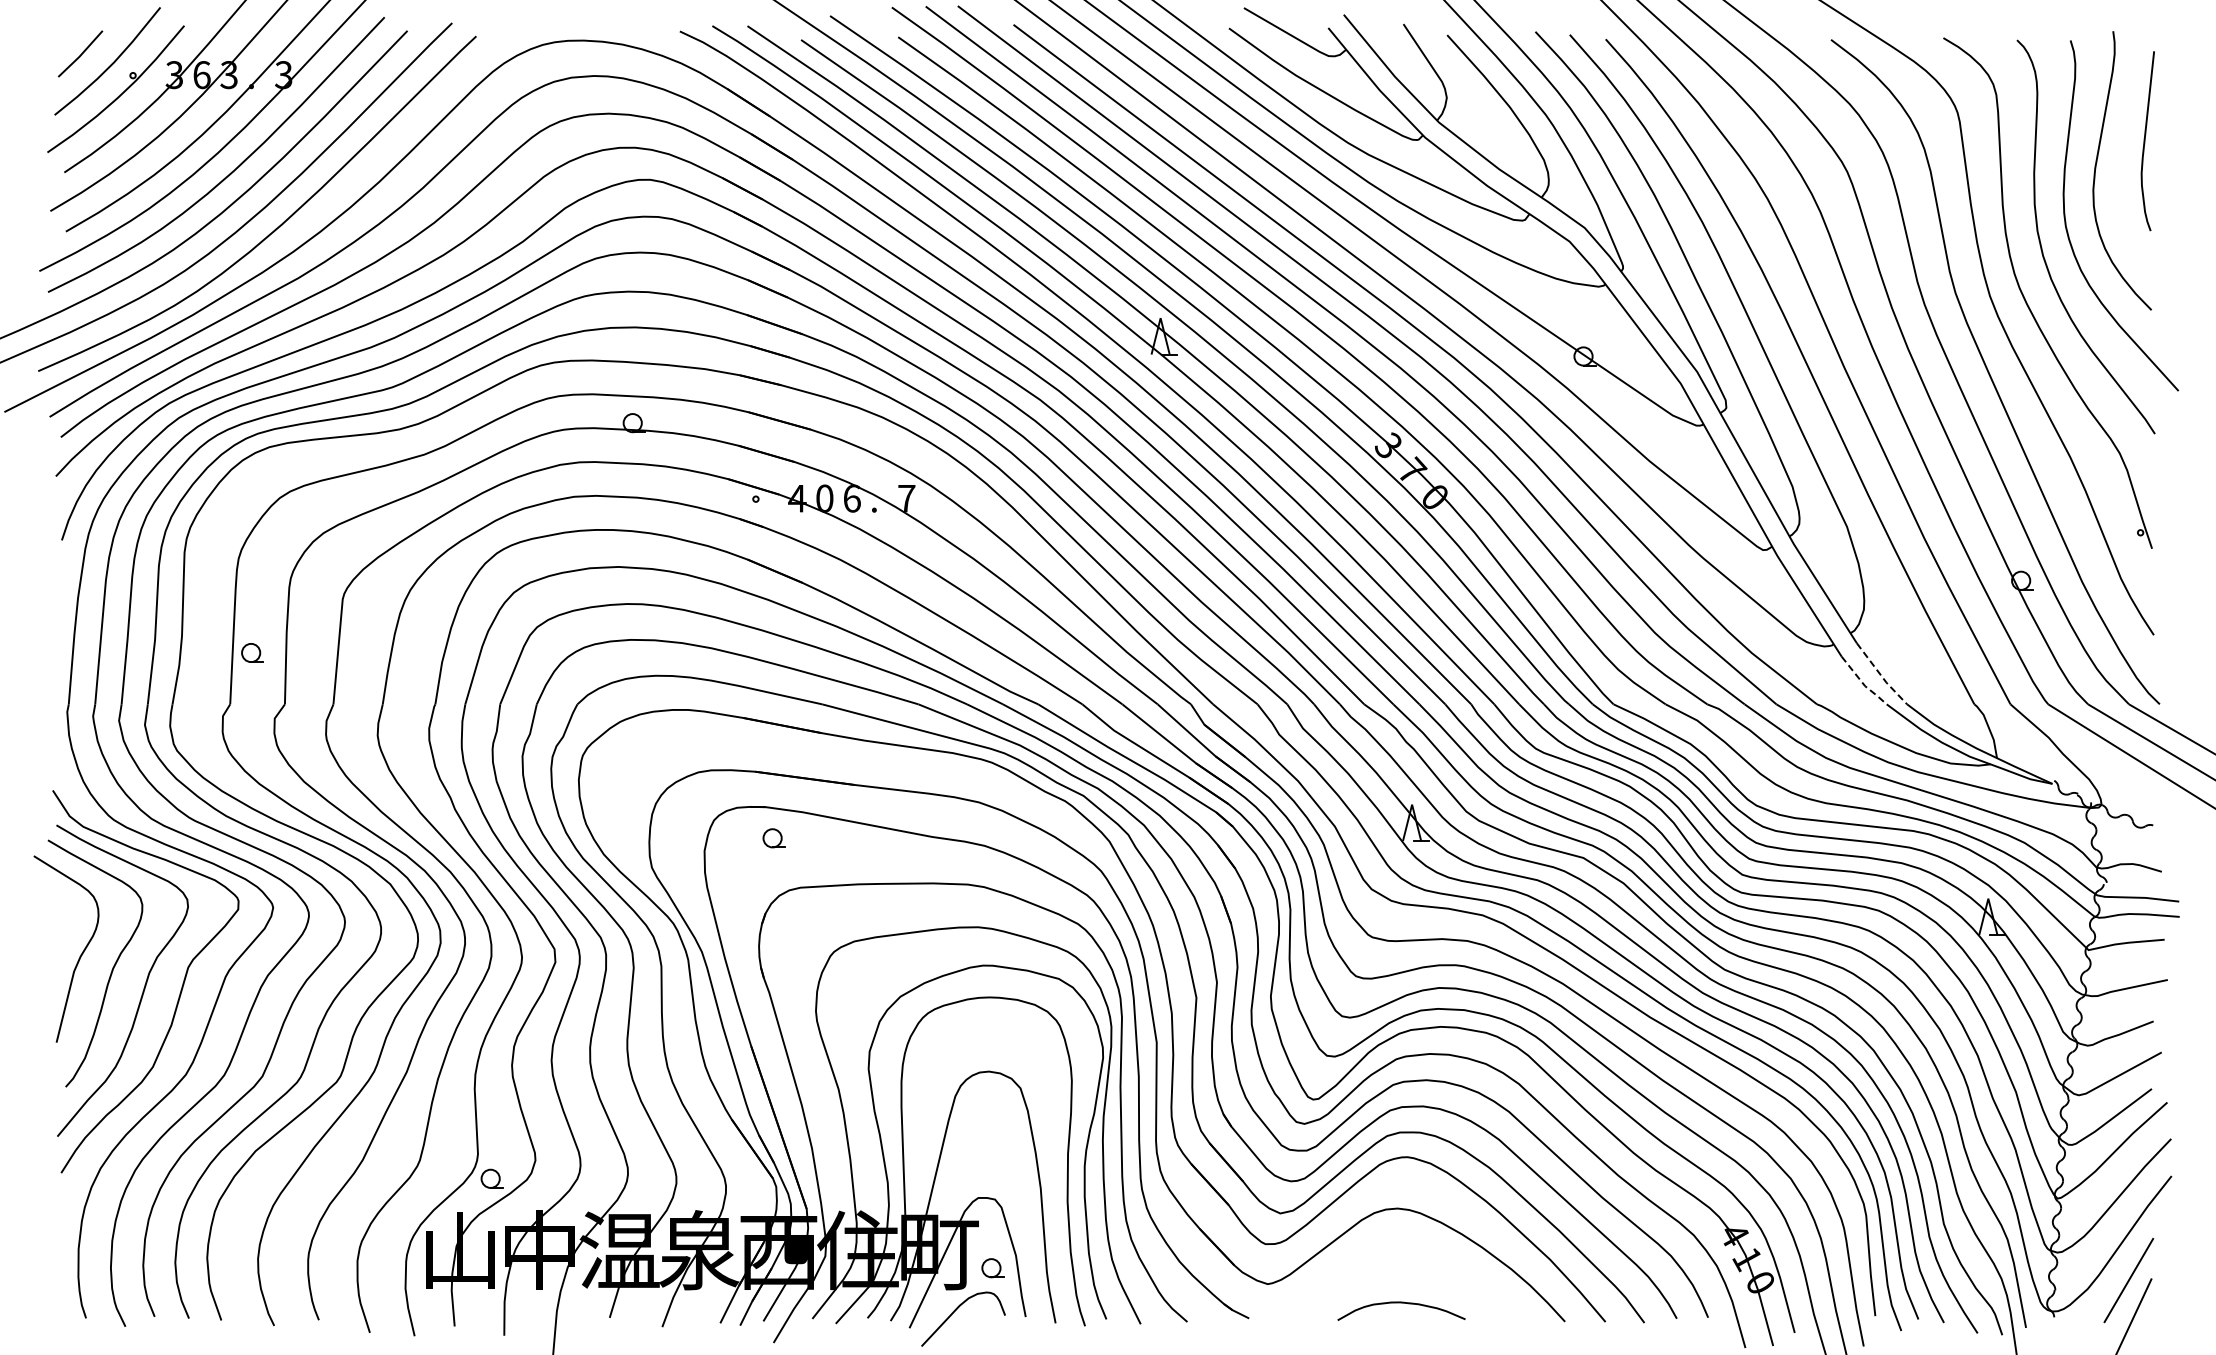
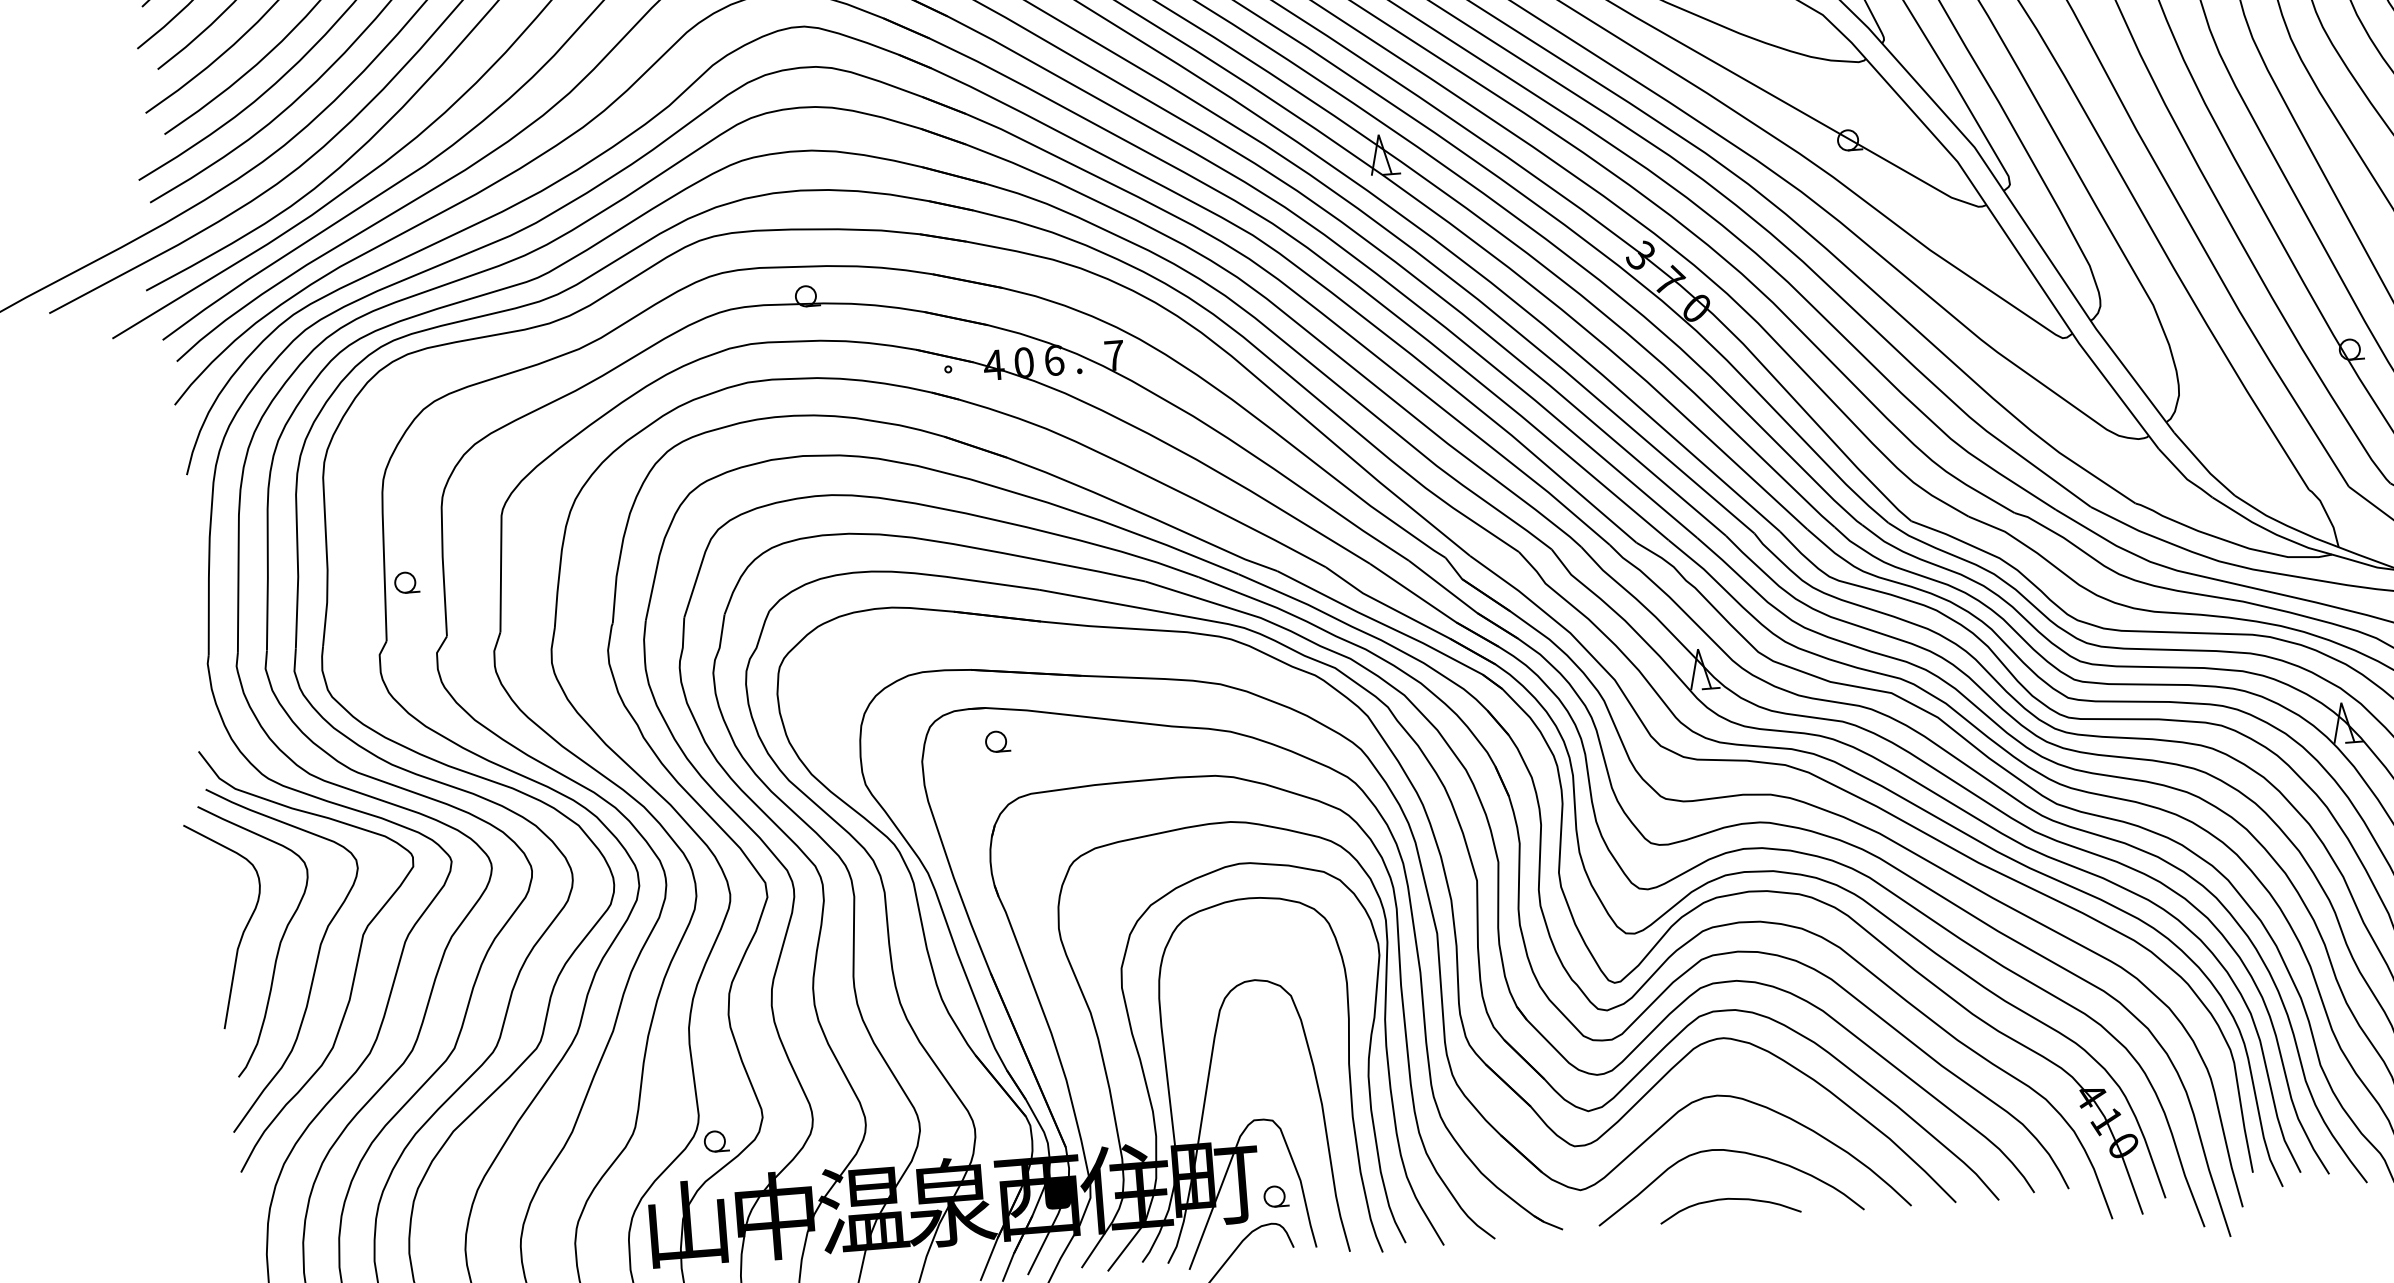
line: (1881, 675) -> (2204, 466), dashed -> solid
line: (1863, 683) -> (2185, 476), dashed -> solid
curve: (1405, 1260) -> (1730, 1152), added

